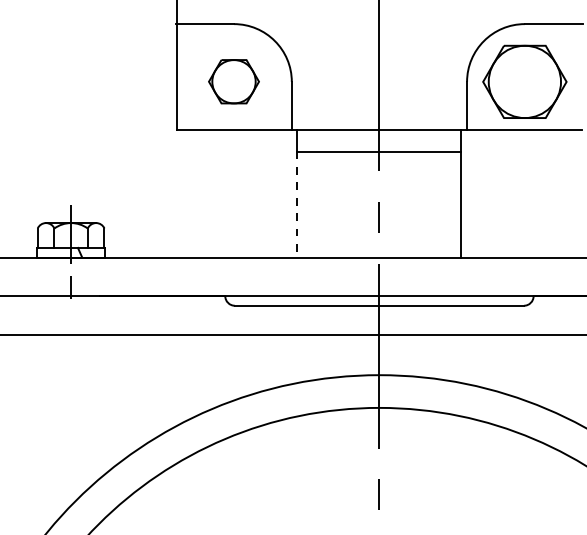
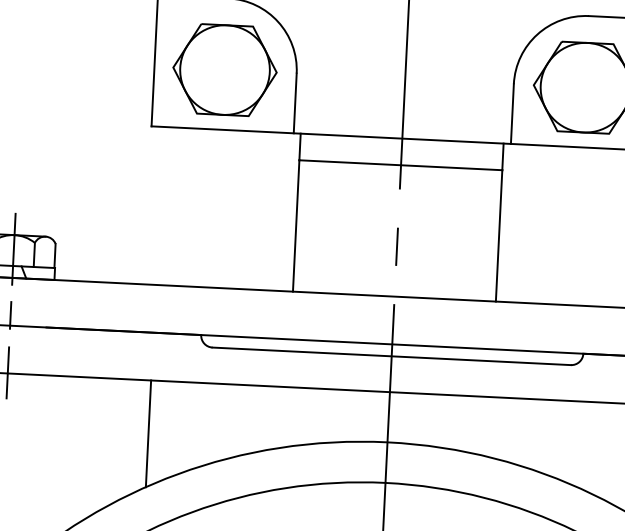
part: (233, 81) -> (224, 69), size x1.67
line: (297, 204) -> (296, 225), dashed -> solid
line: (71, 333) -> (8, 372), added
line: (186, 377) -> (148, 433), added

